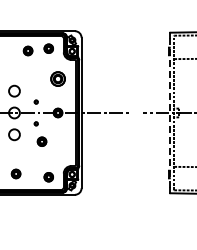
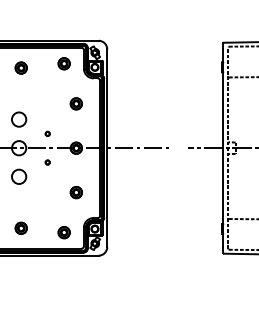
part: (27, 50) -> (20, 67), moved
part: (57, 79) -> (75, 104), size x0.62
line: (169, 113) -> (222, 148), dashed -> solid
part: (41, 141) -> (75, 192), moved

